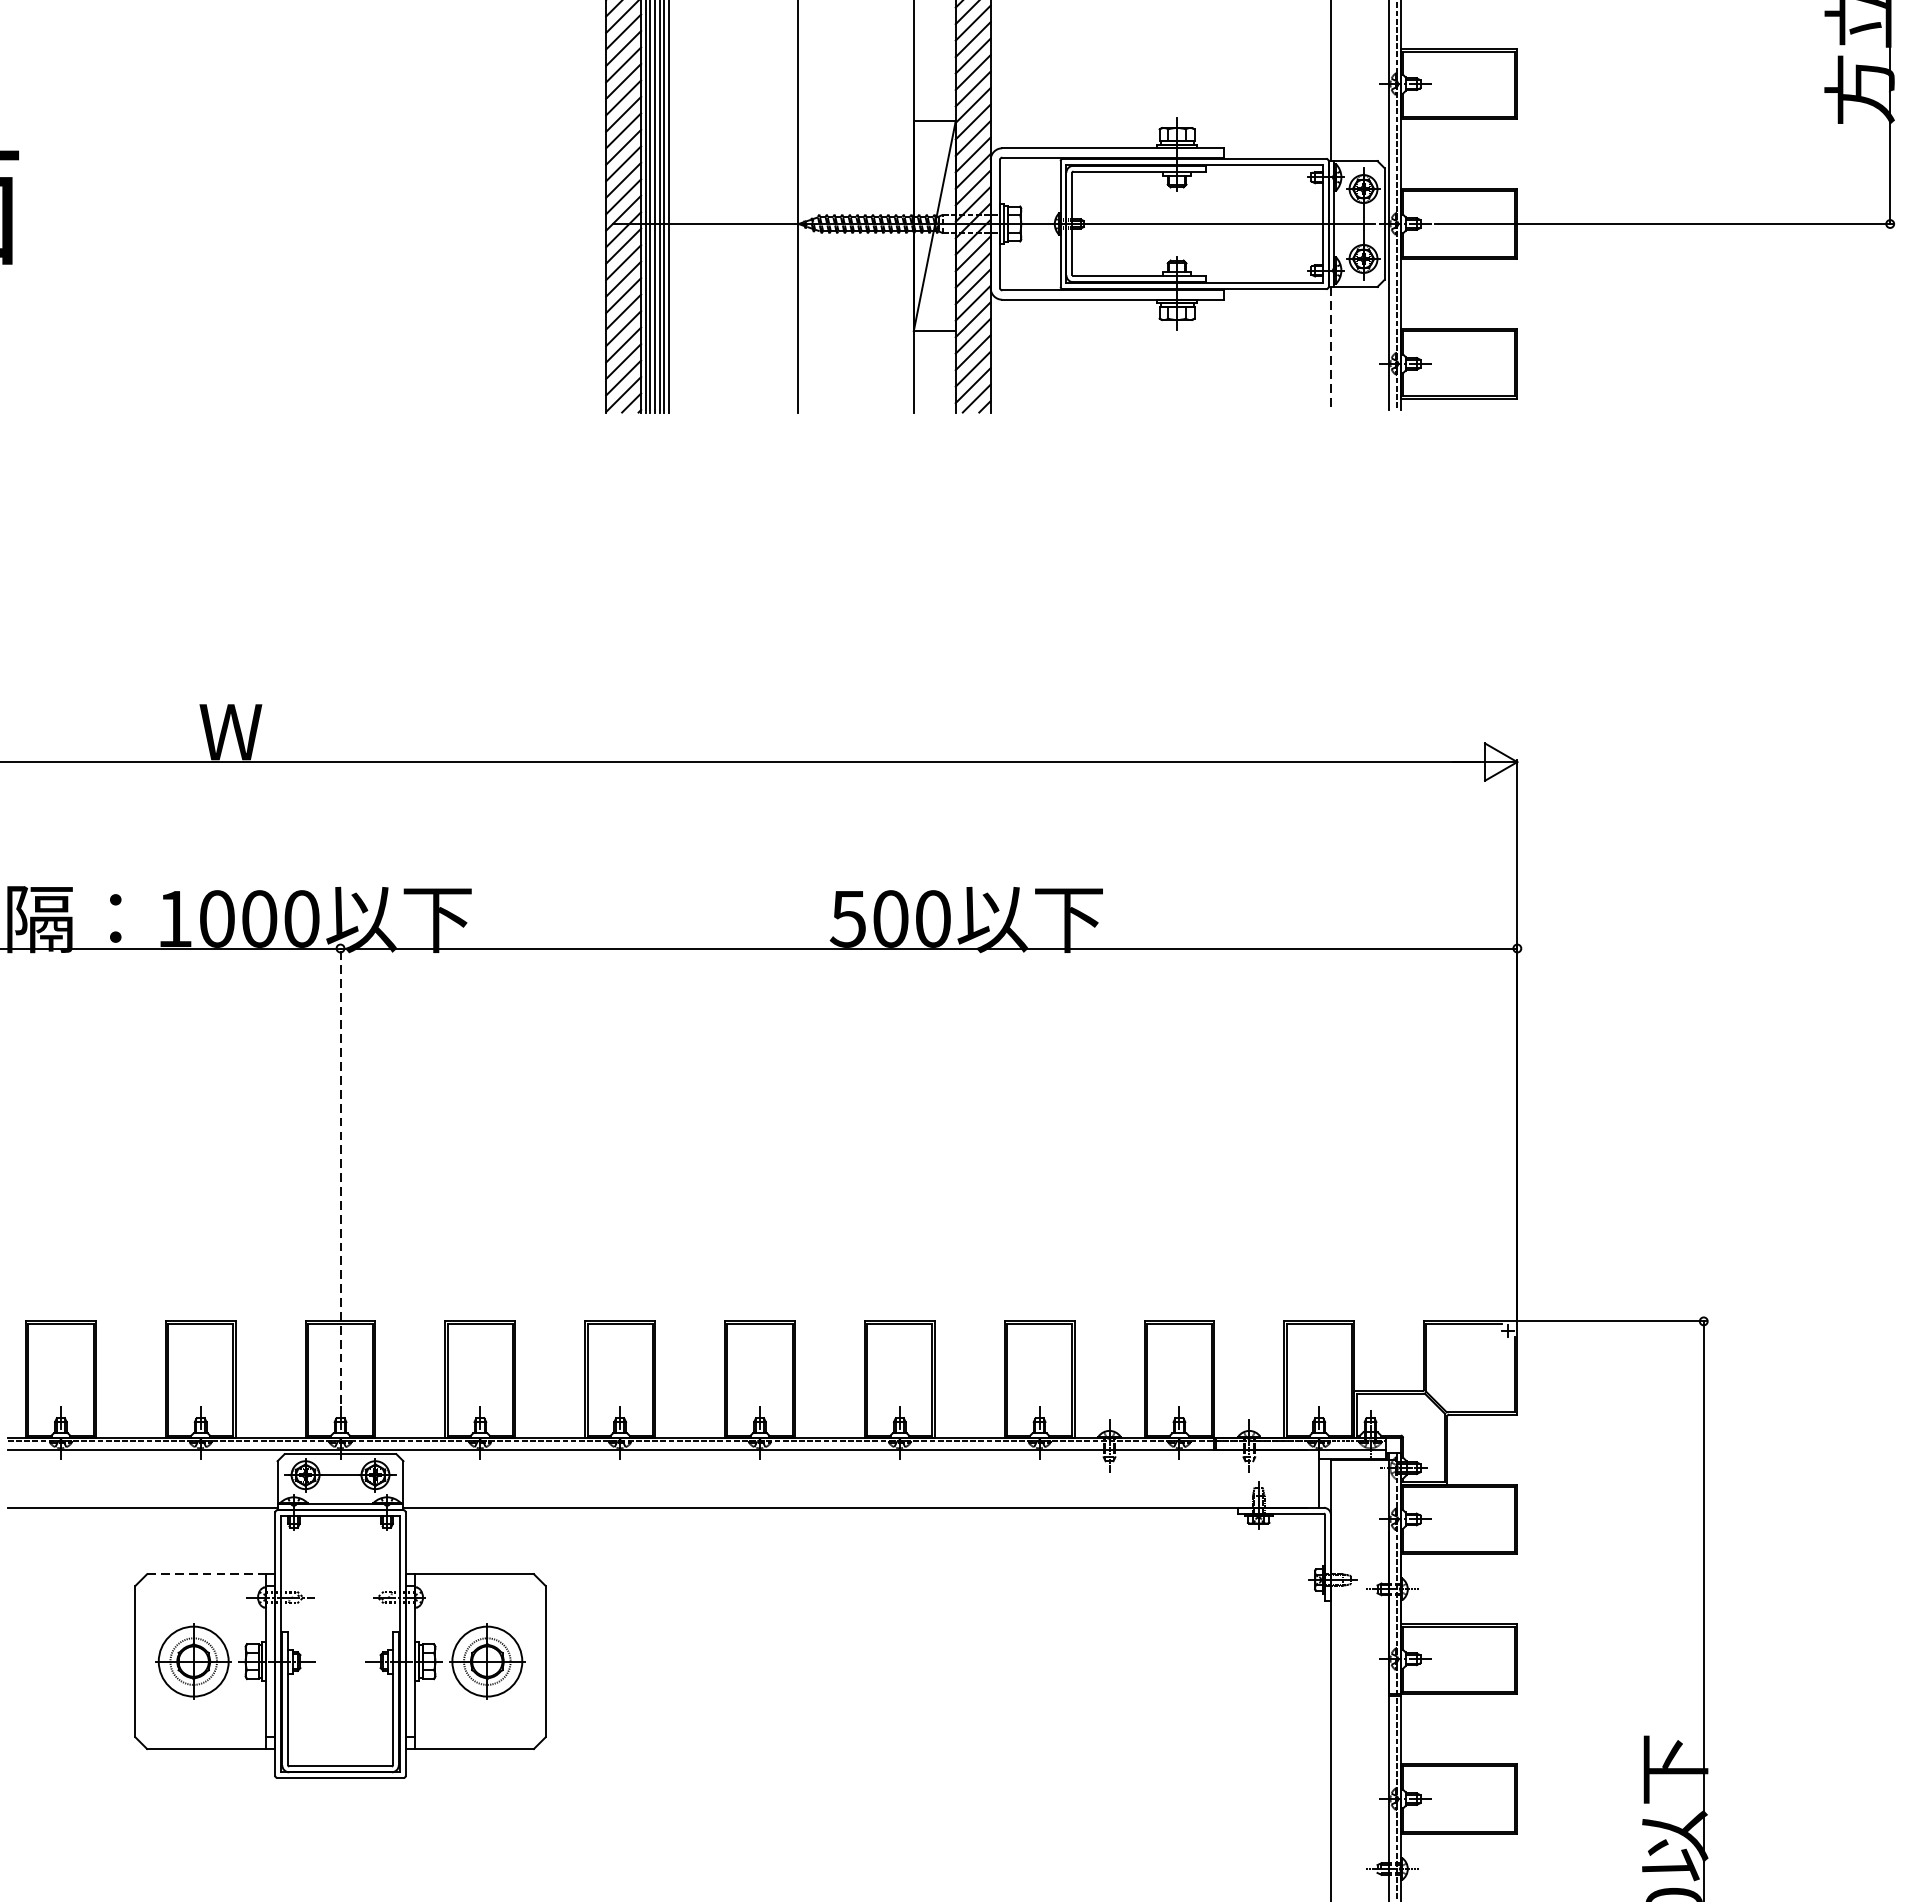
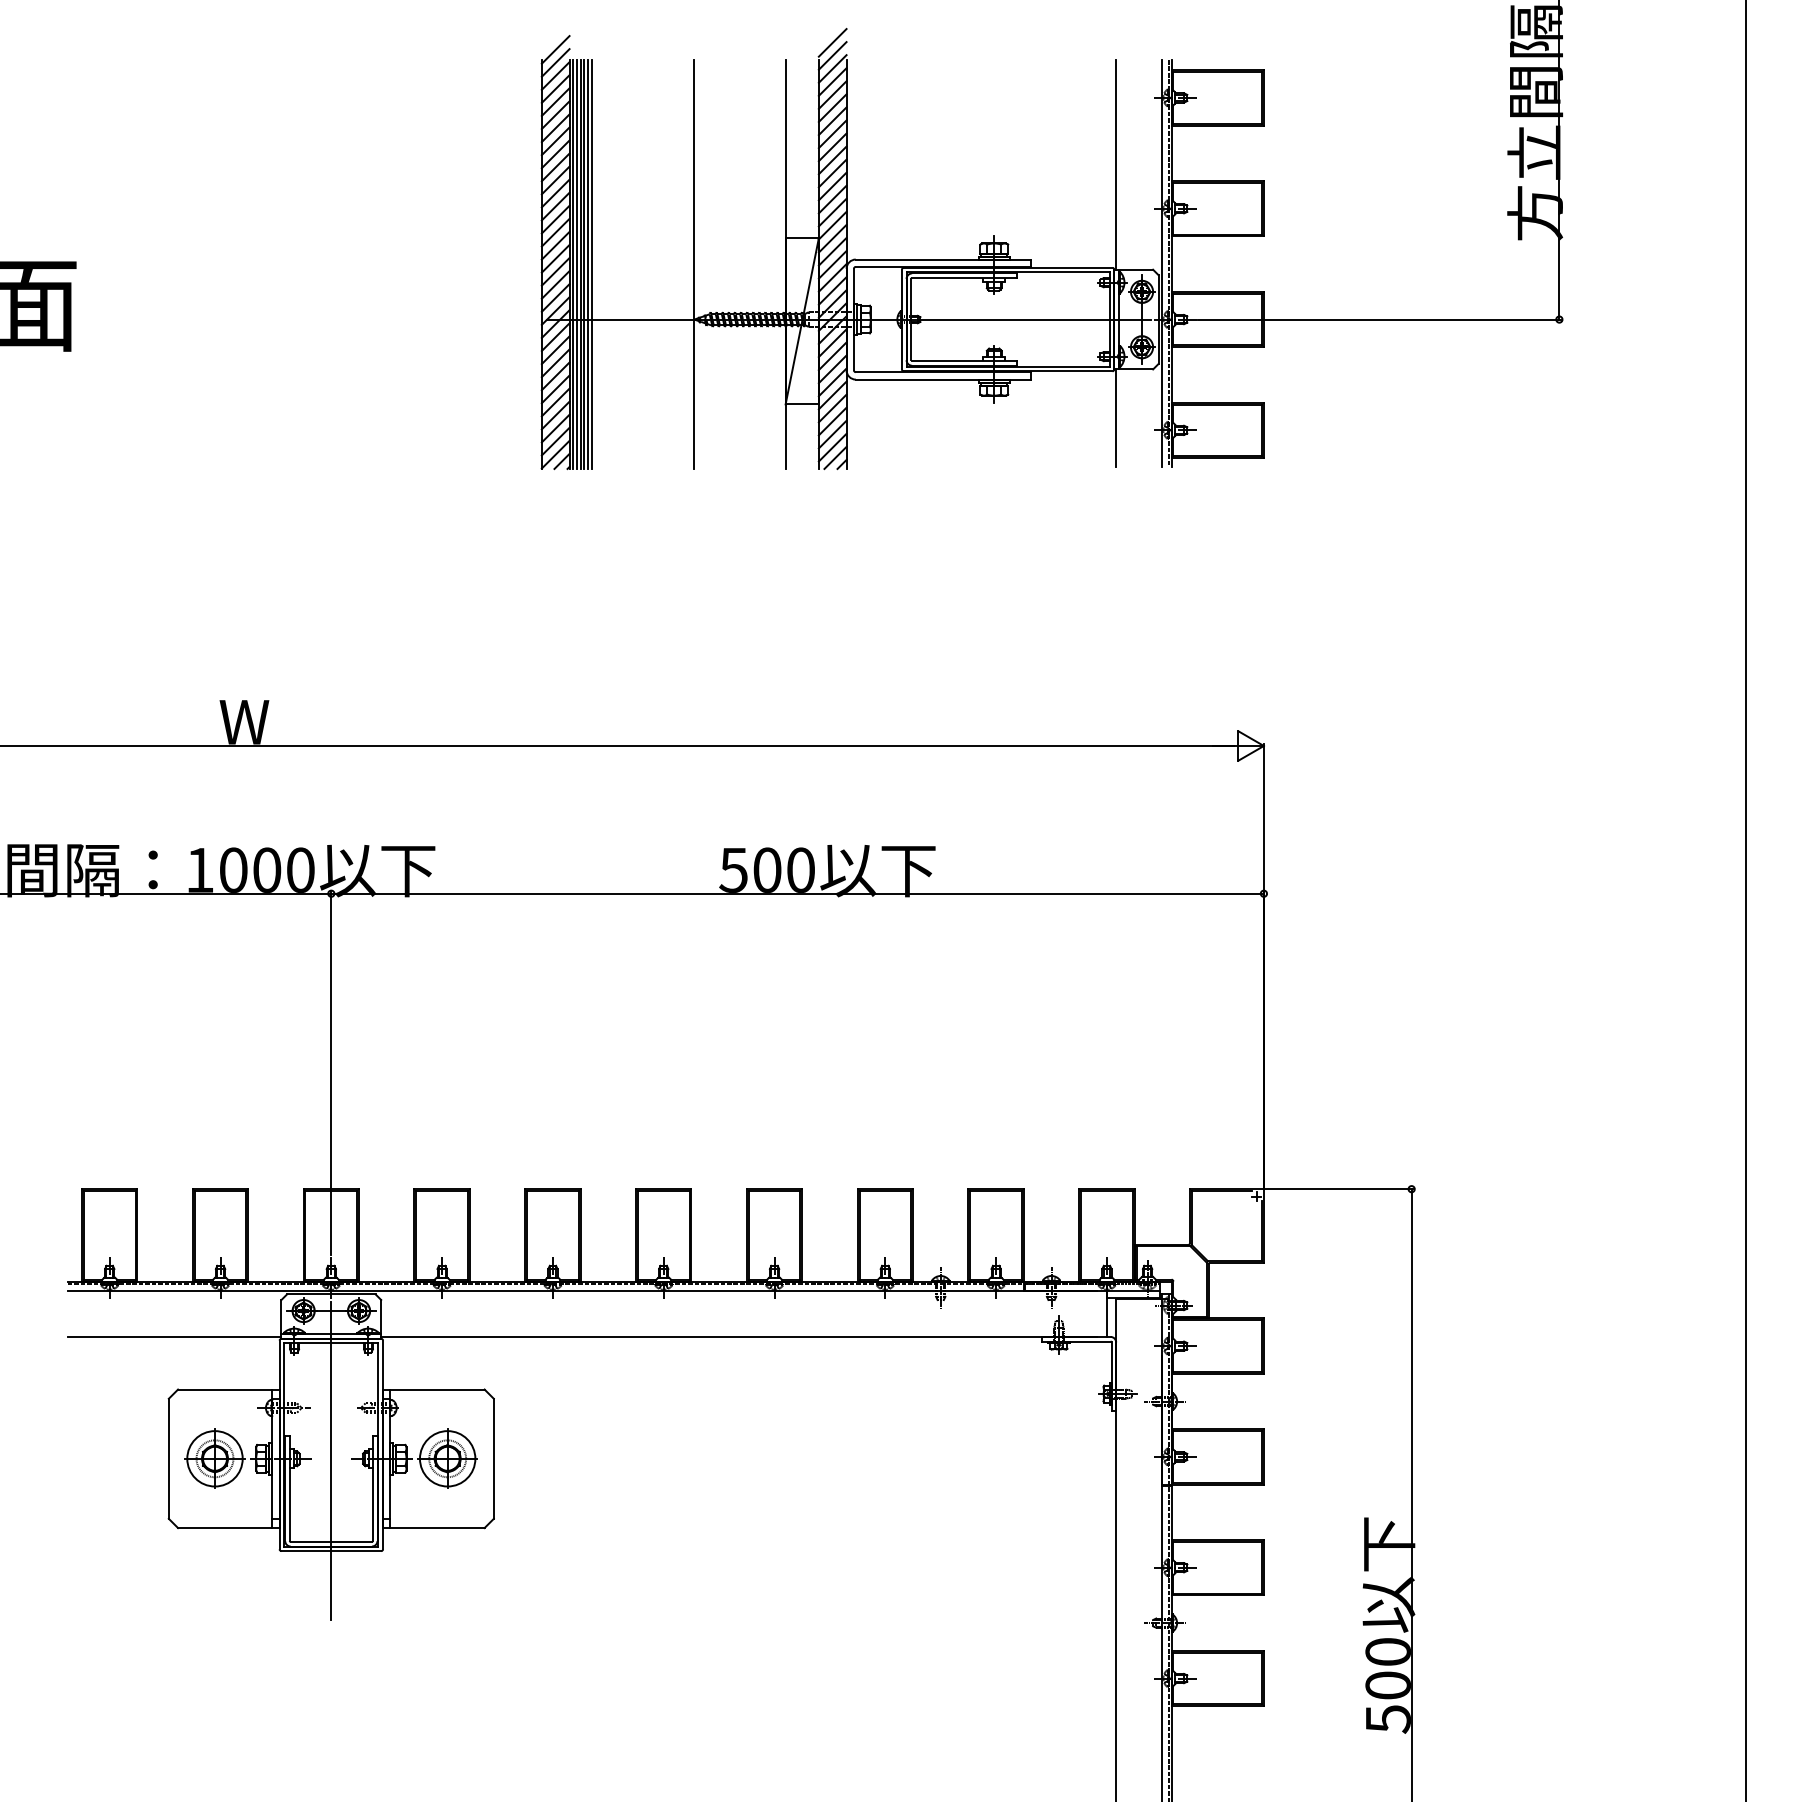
line: (1331, 348) -> (1116, 418), dashed -> solid
line: (340, 1174) -> (331, 1072), dashed -> solid
line: (206, 1574) -> (225, 1389), dashed -> solid
line: (340, 1663) -> (331, 1460), added

